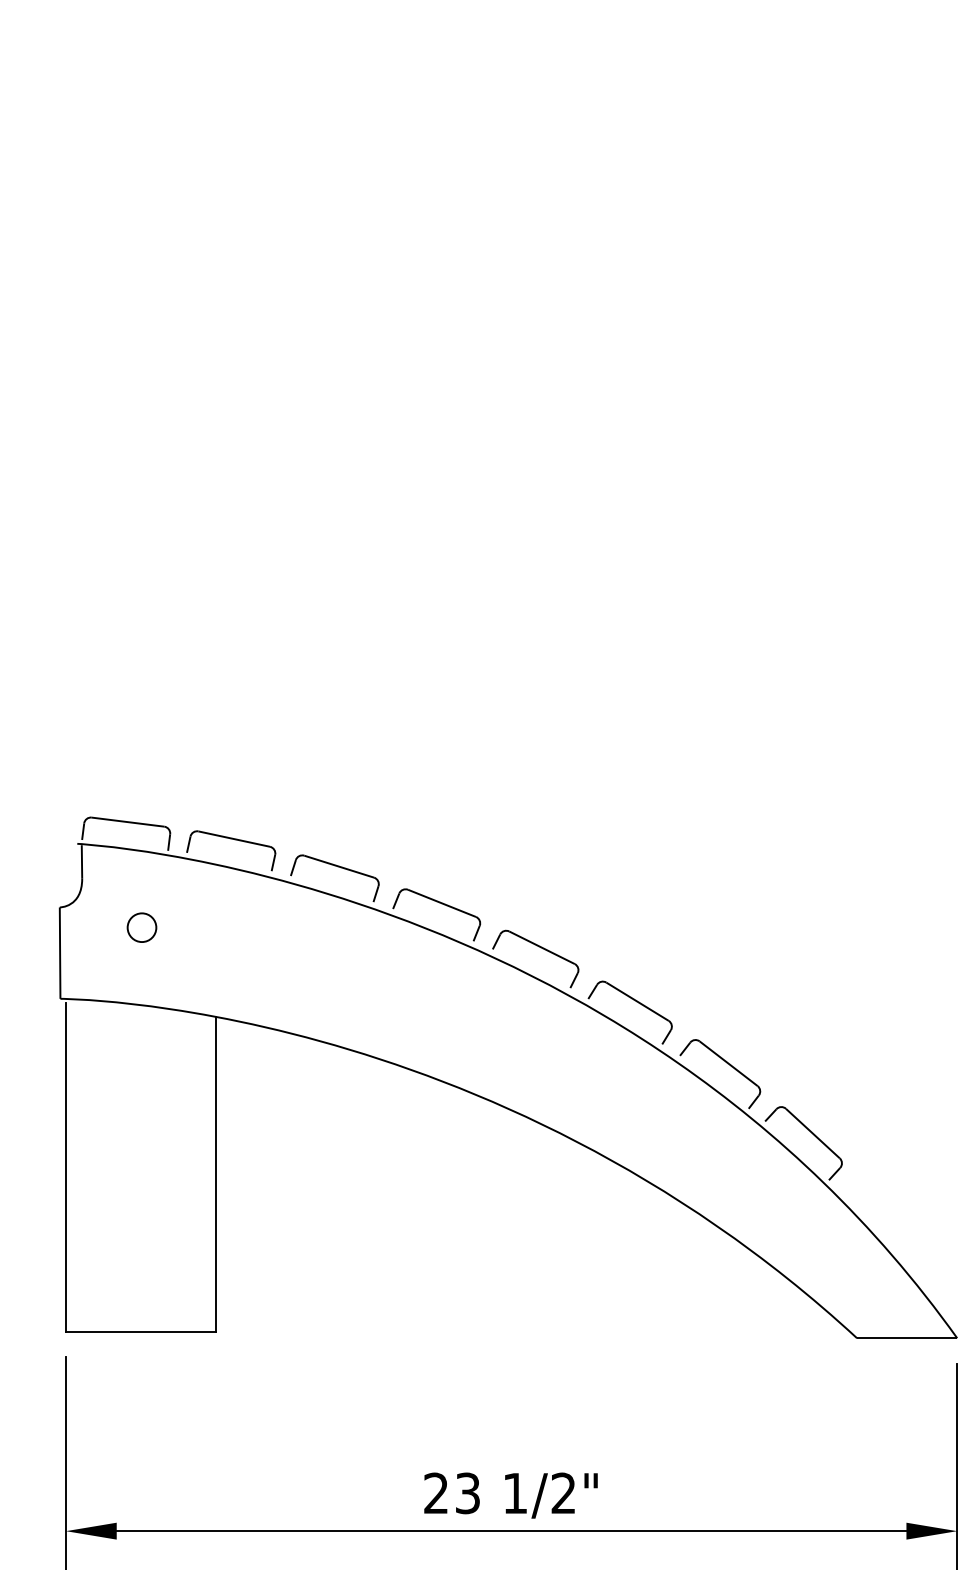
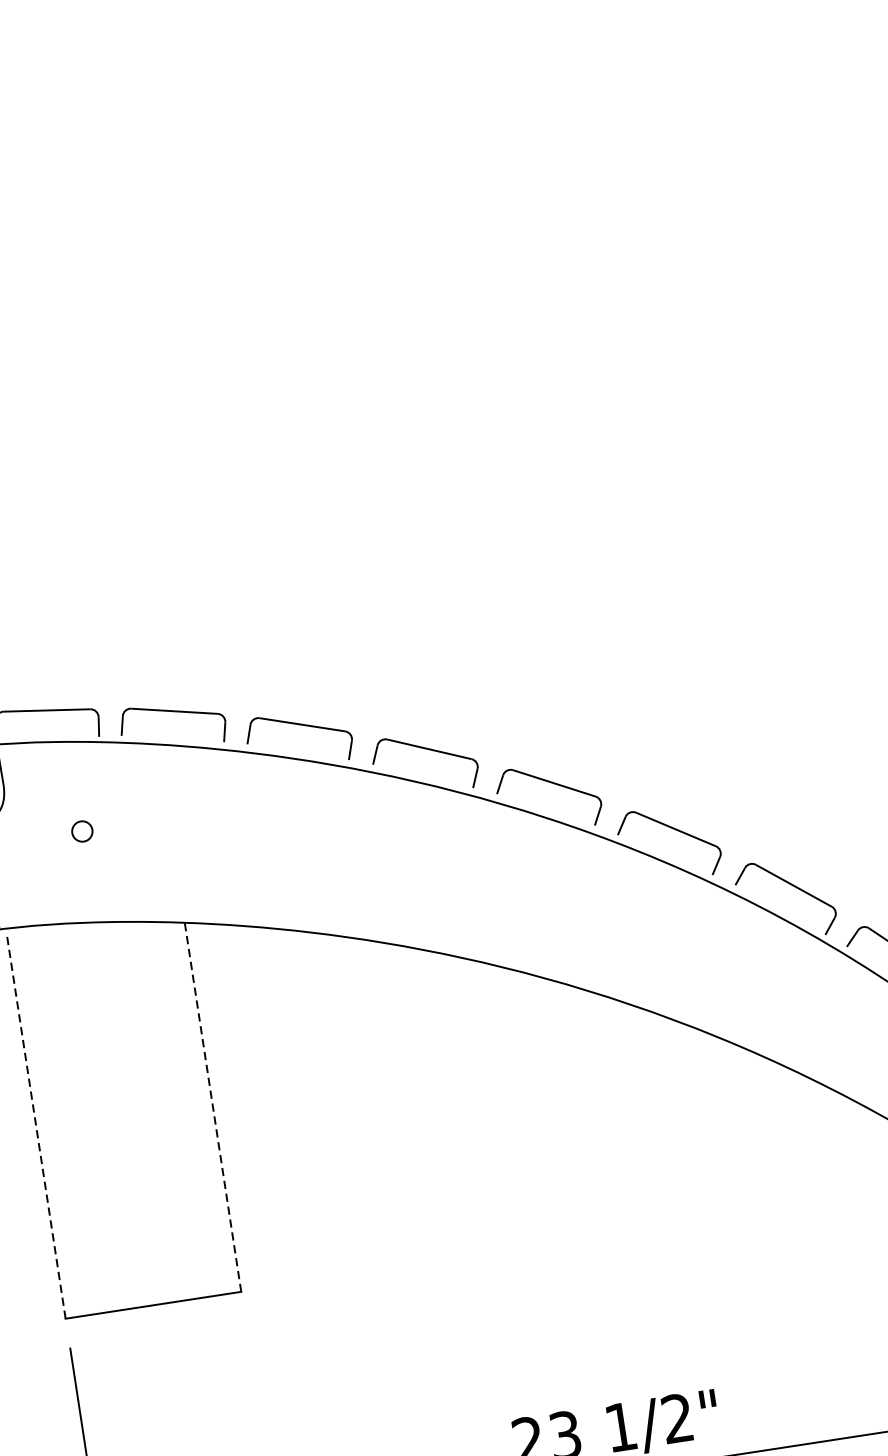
circle: (141, 927) -> (81, 831), size x0.6
line: (65, 1167) -> (35, 1126), solid -> dashed
line: (215, 1175) -> (212, 1108), solid -> dashed

